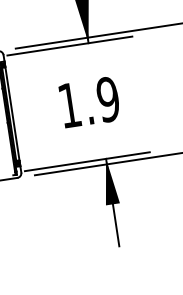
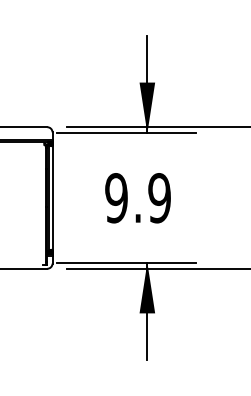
text: (69, 105) -> (116, 198), 1.9 -> 9.9

